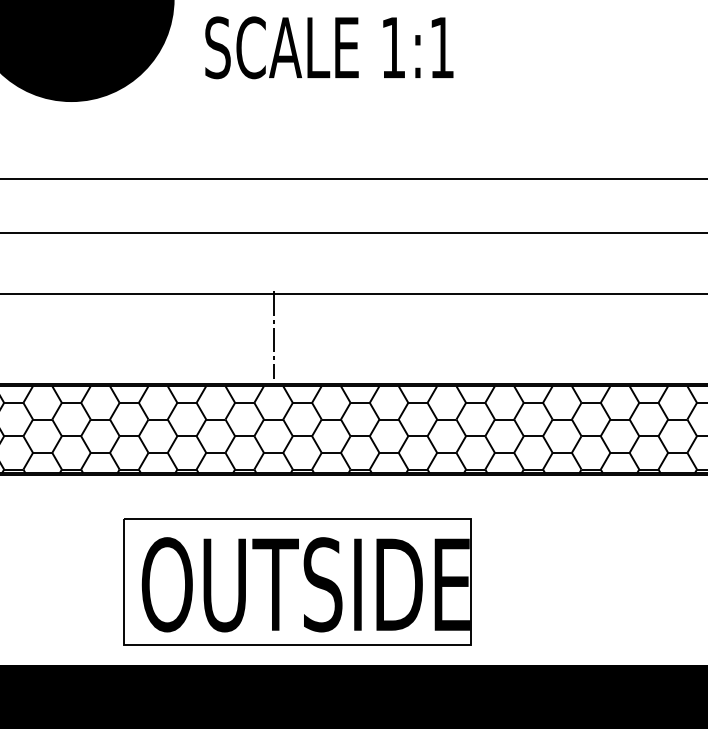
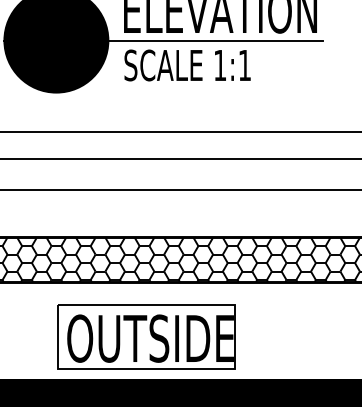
line: (274, 334) -> (159, 211), removed
part: (297, 580) -> (146, 336), moved

